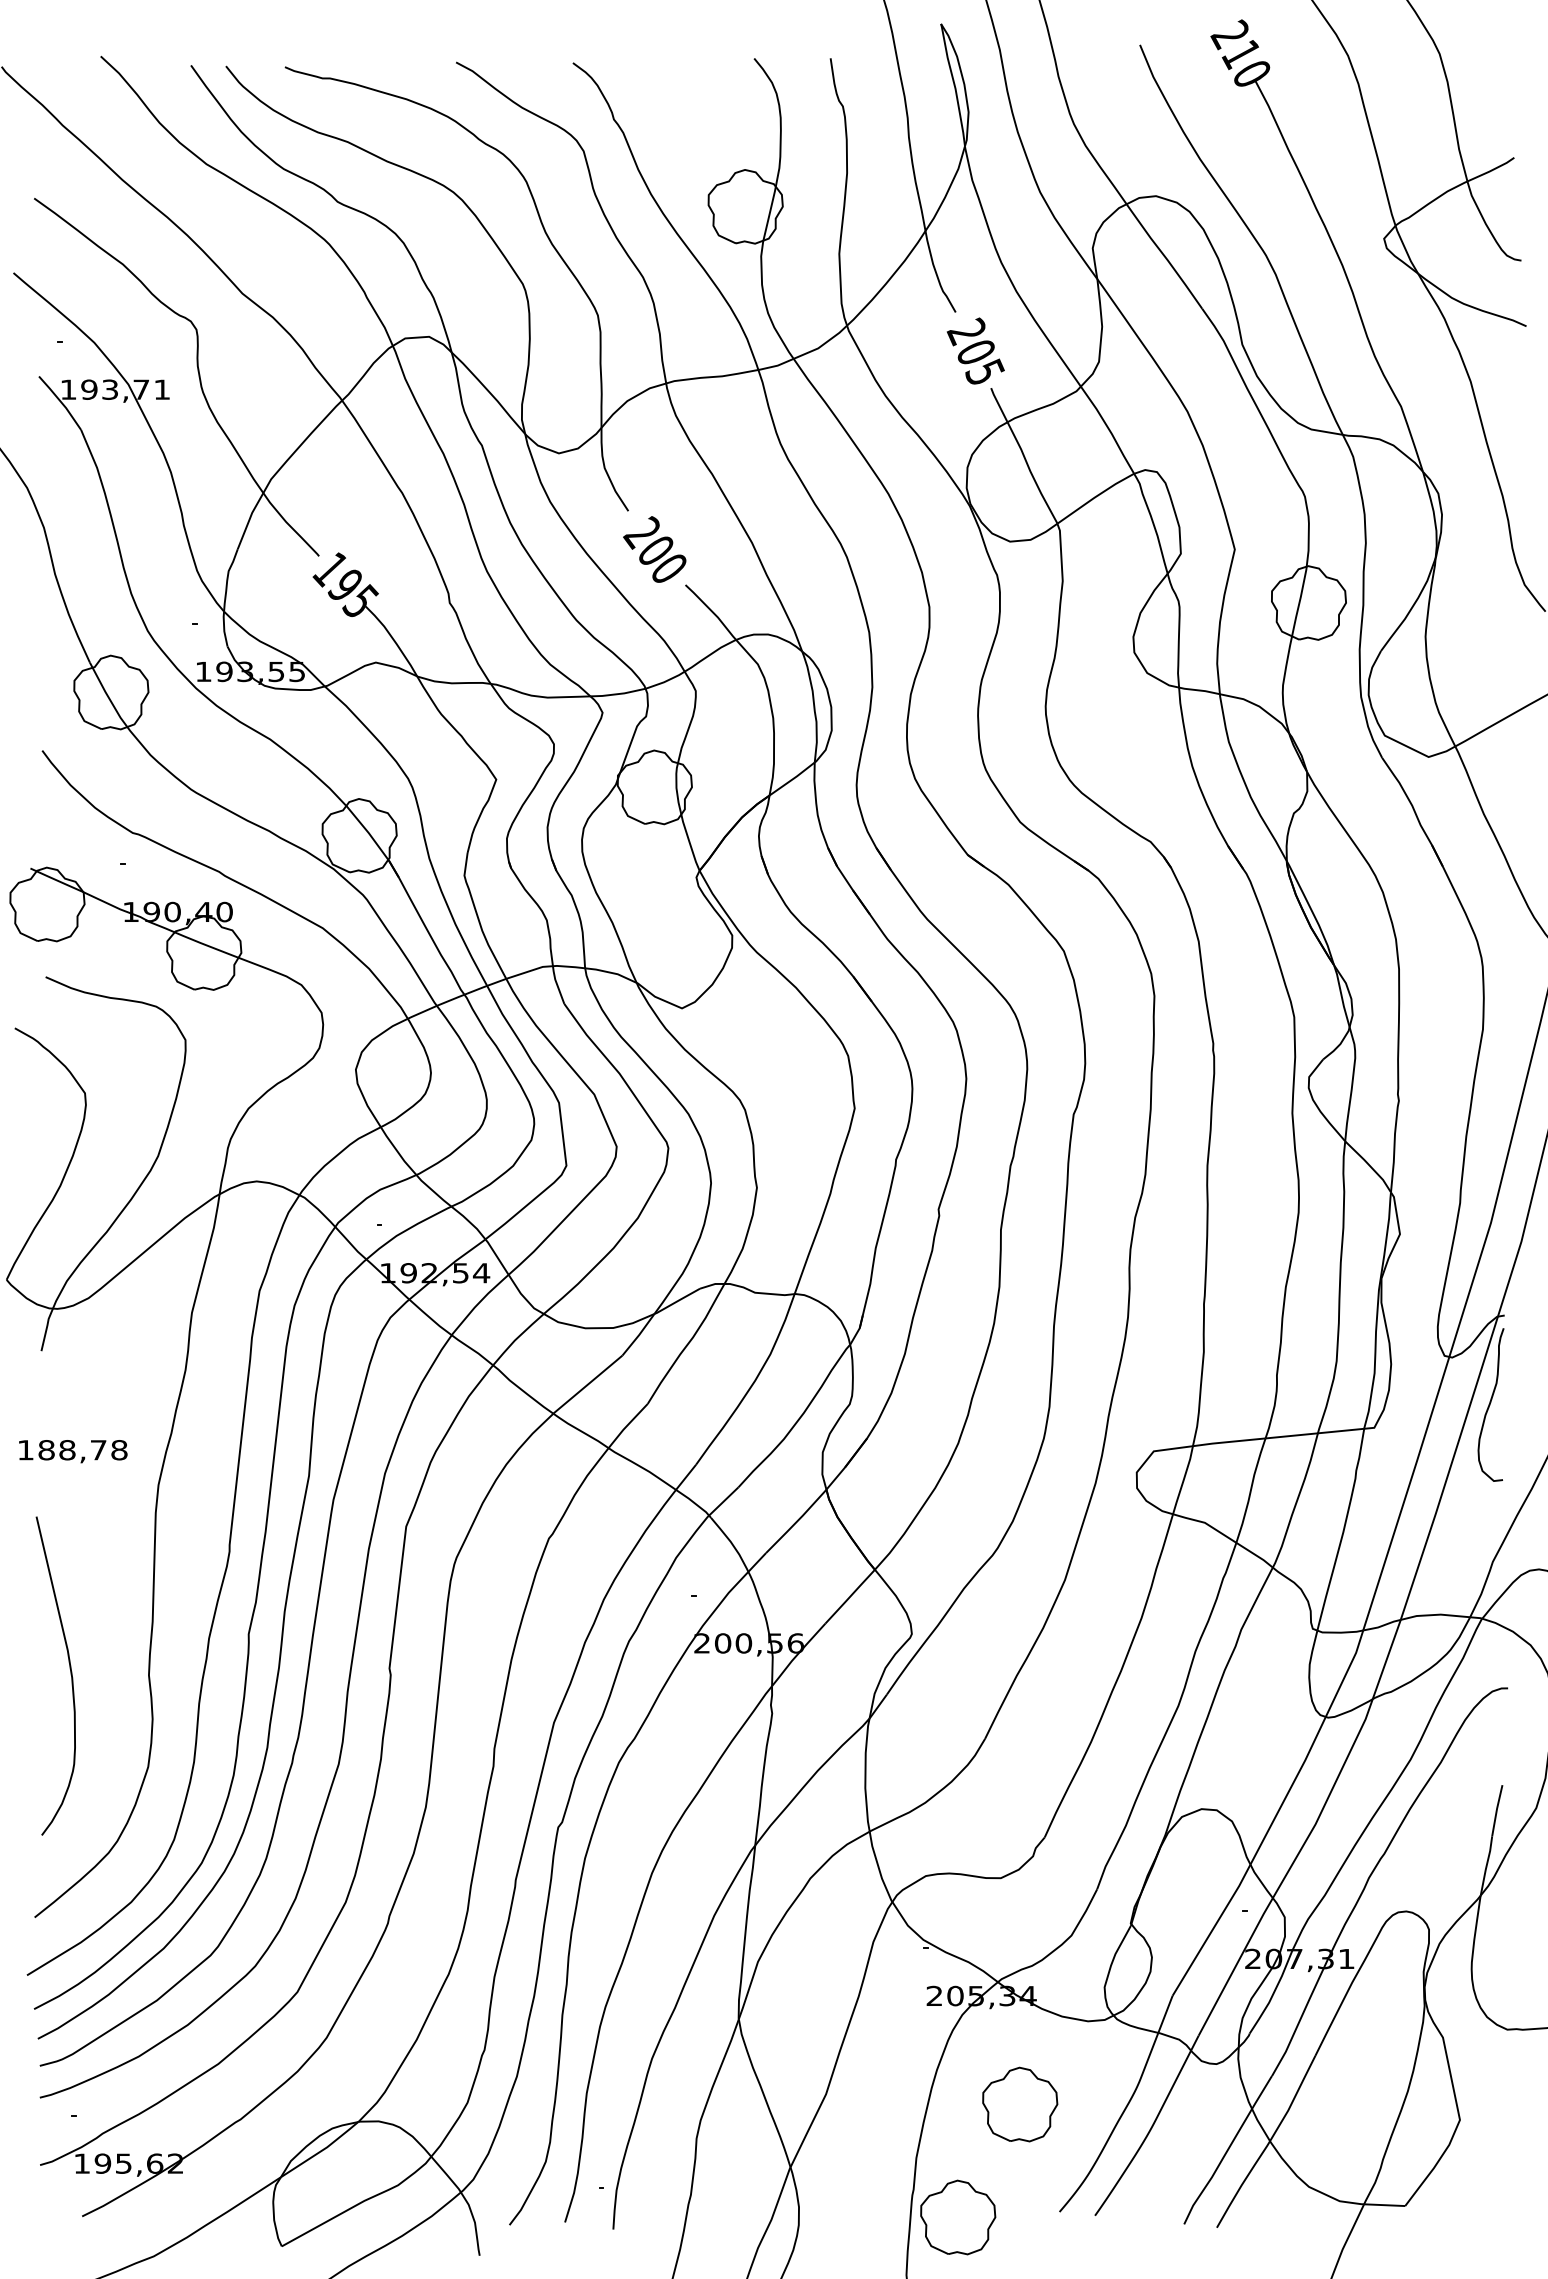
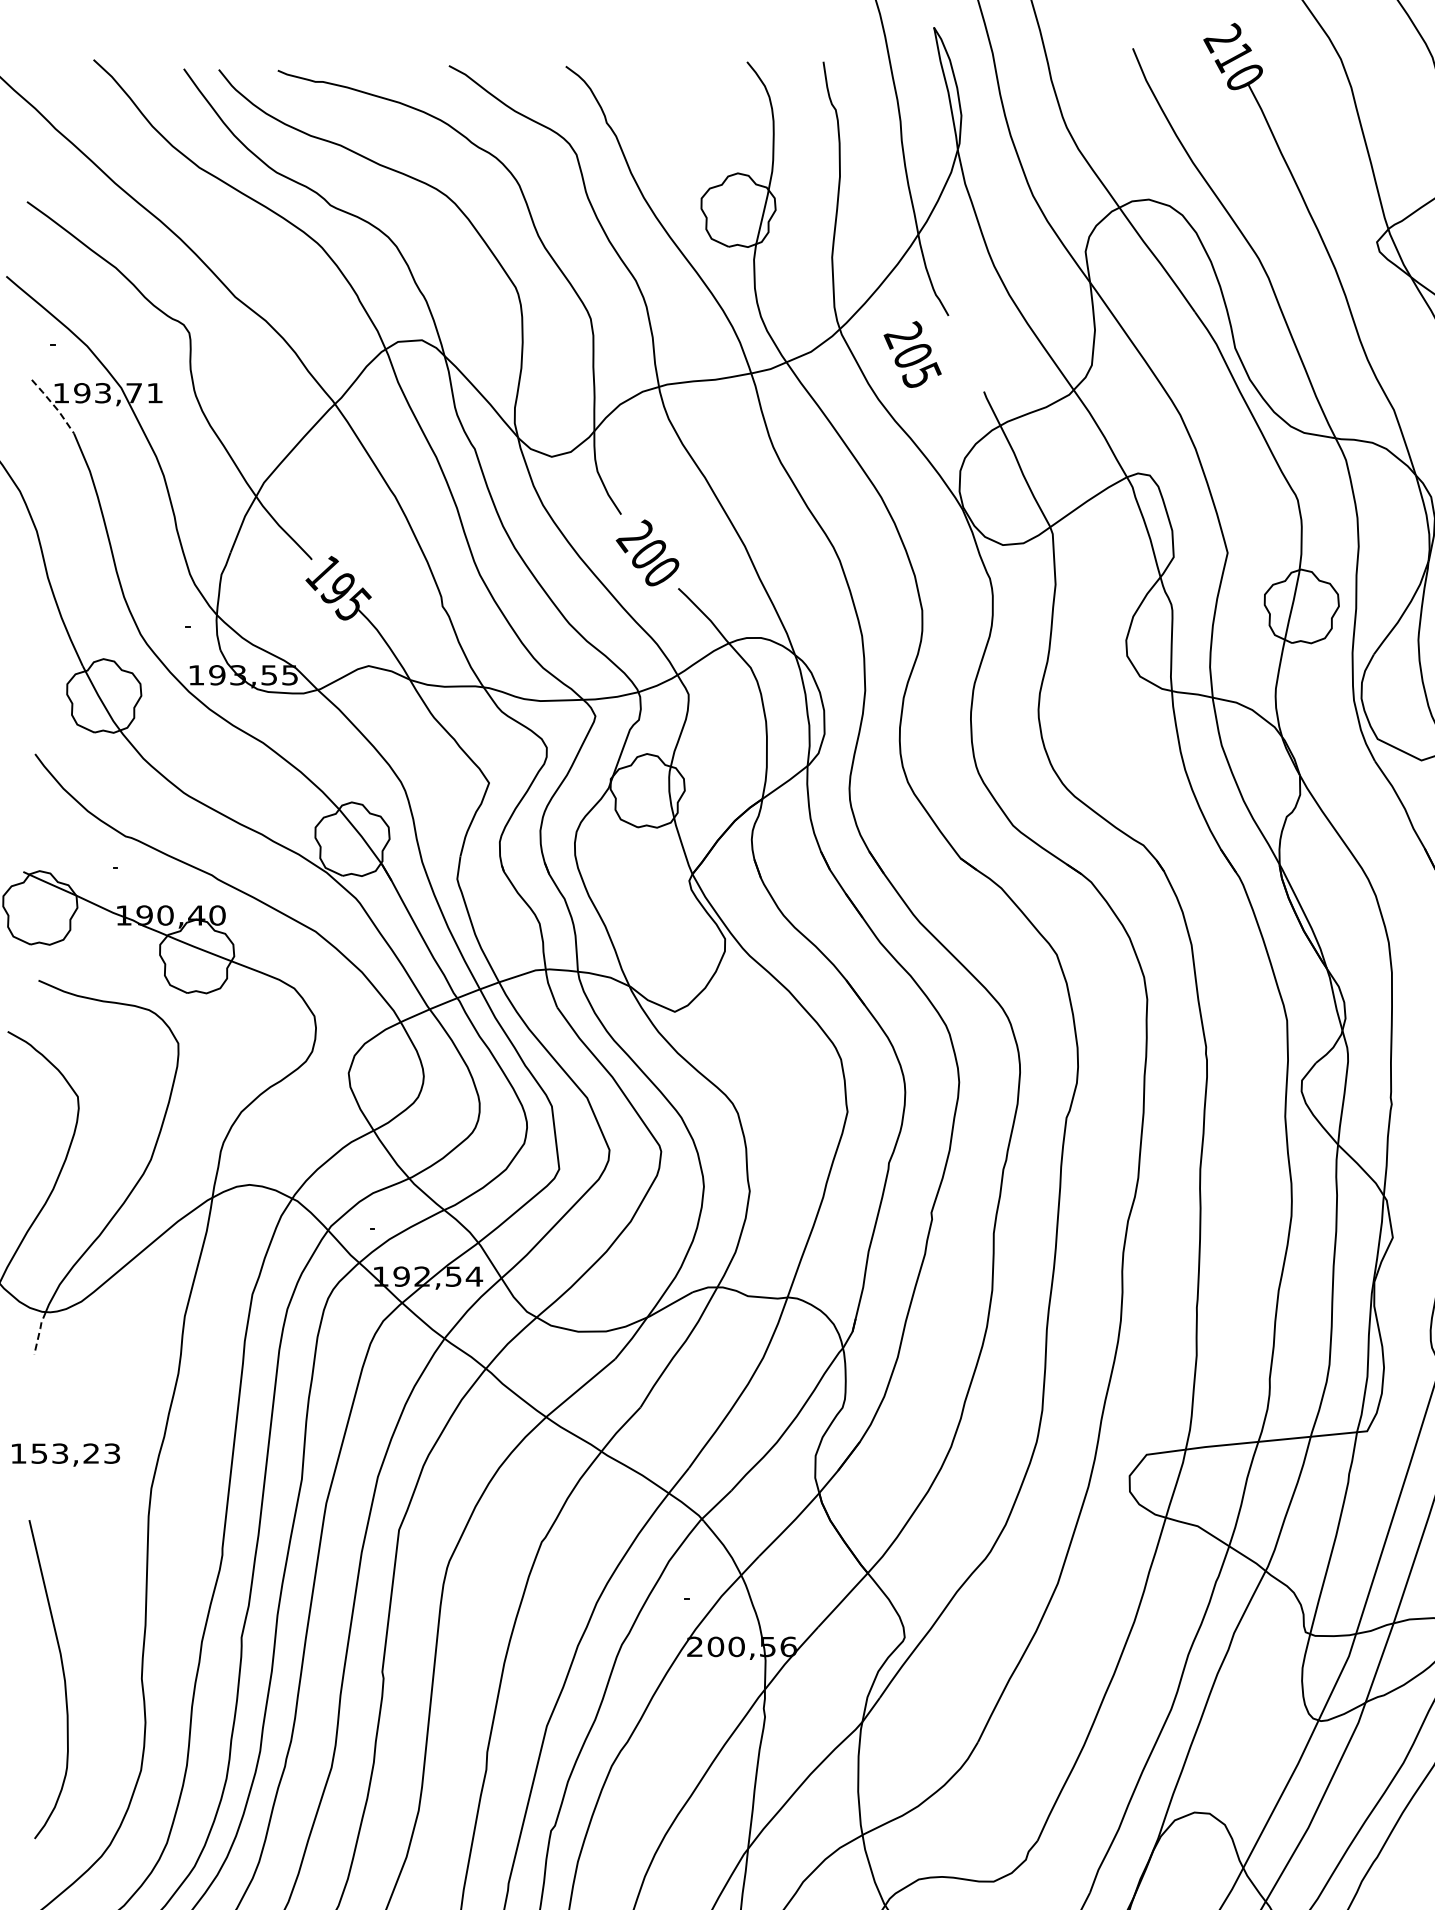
text: (975, 350) -> (912, 353), moved
line: (61, 402) -> (54, 405), solid -> dashed
line: (46, 1328) -> (39, 1331), solid -> dashed
text: (82, 1450) -> (75, 1453), 188,78 -> 153,23

